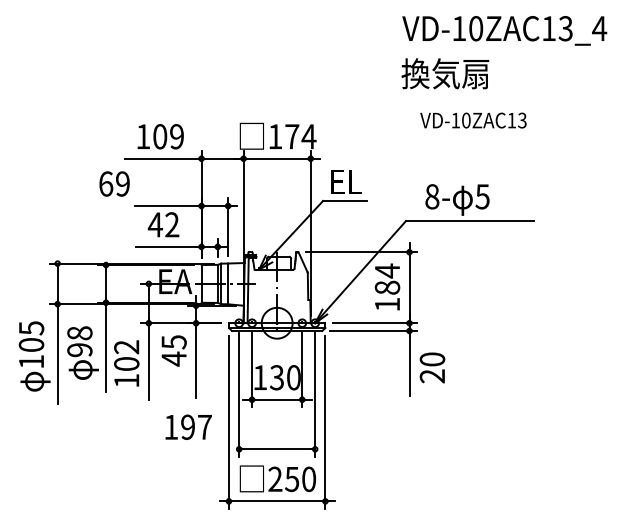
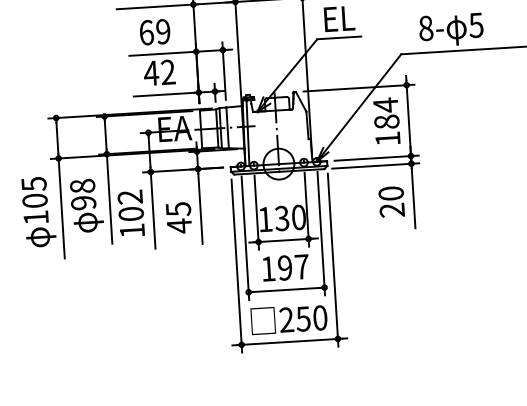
text: (114, 183) -> (154, 31), moved
text: (173, 350) -> (178, 217), moved
text: (432, 367) -> (391, 201), moved
text: (188, 426) -> (285, 267), moved

